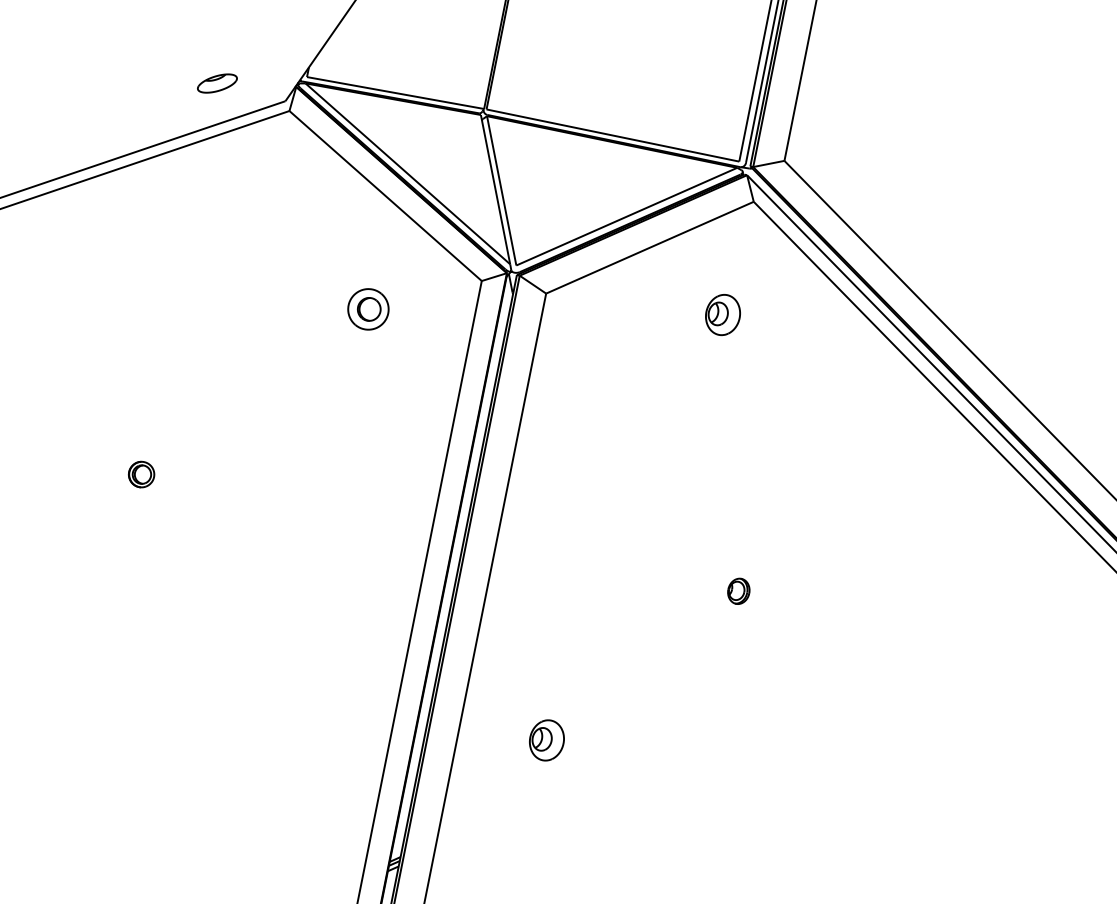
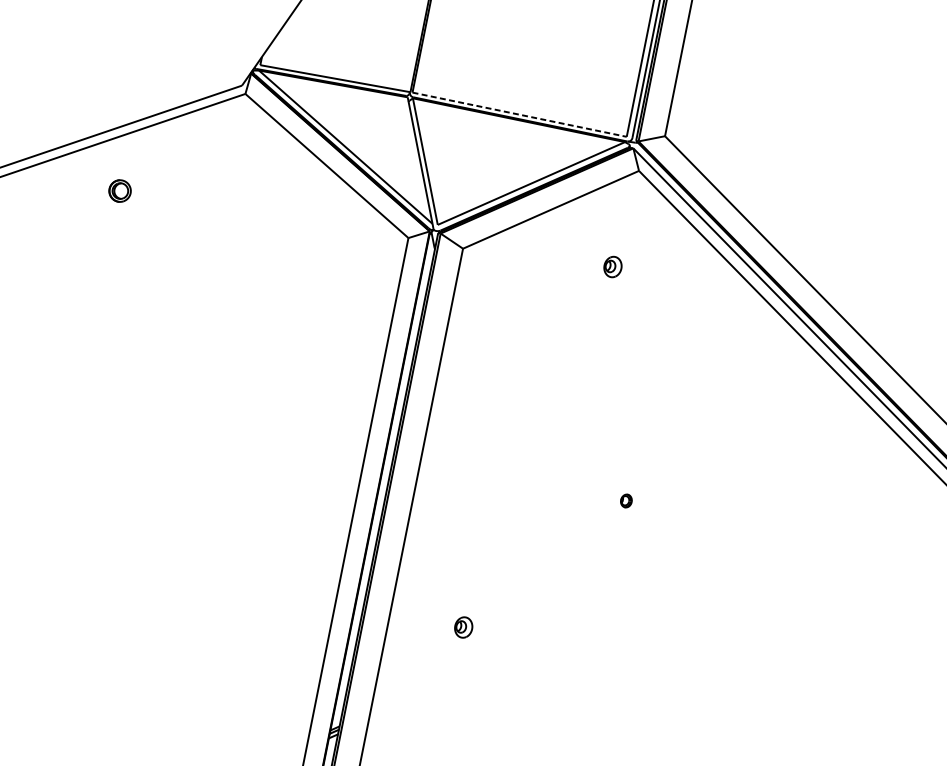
part: (217, 83) -> (184, 70), removed
line: (613, 135) -> (520, 114), solid -> dashed
part: (368, 309) -> (312, 262), removed
part: (722, 315) -> (612, 267), size x0.6
part: (141, 474) -> (120, 190), moved
part: (738, 590) -> (626, 500), size x0.6
part: (546, 740) -> (463, 627), size x0.6

